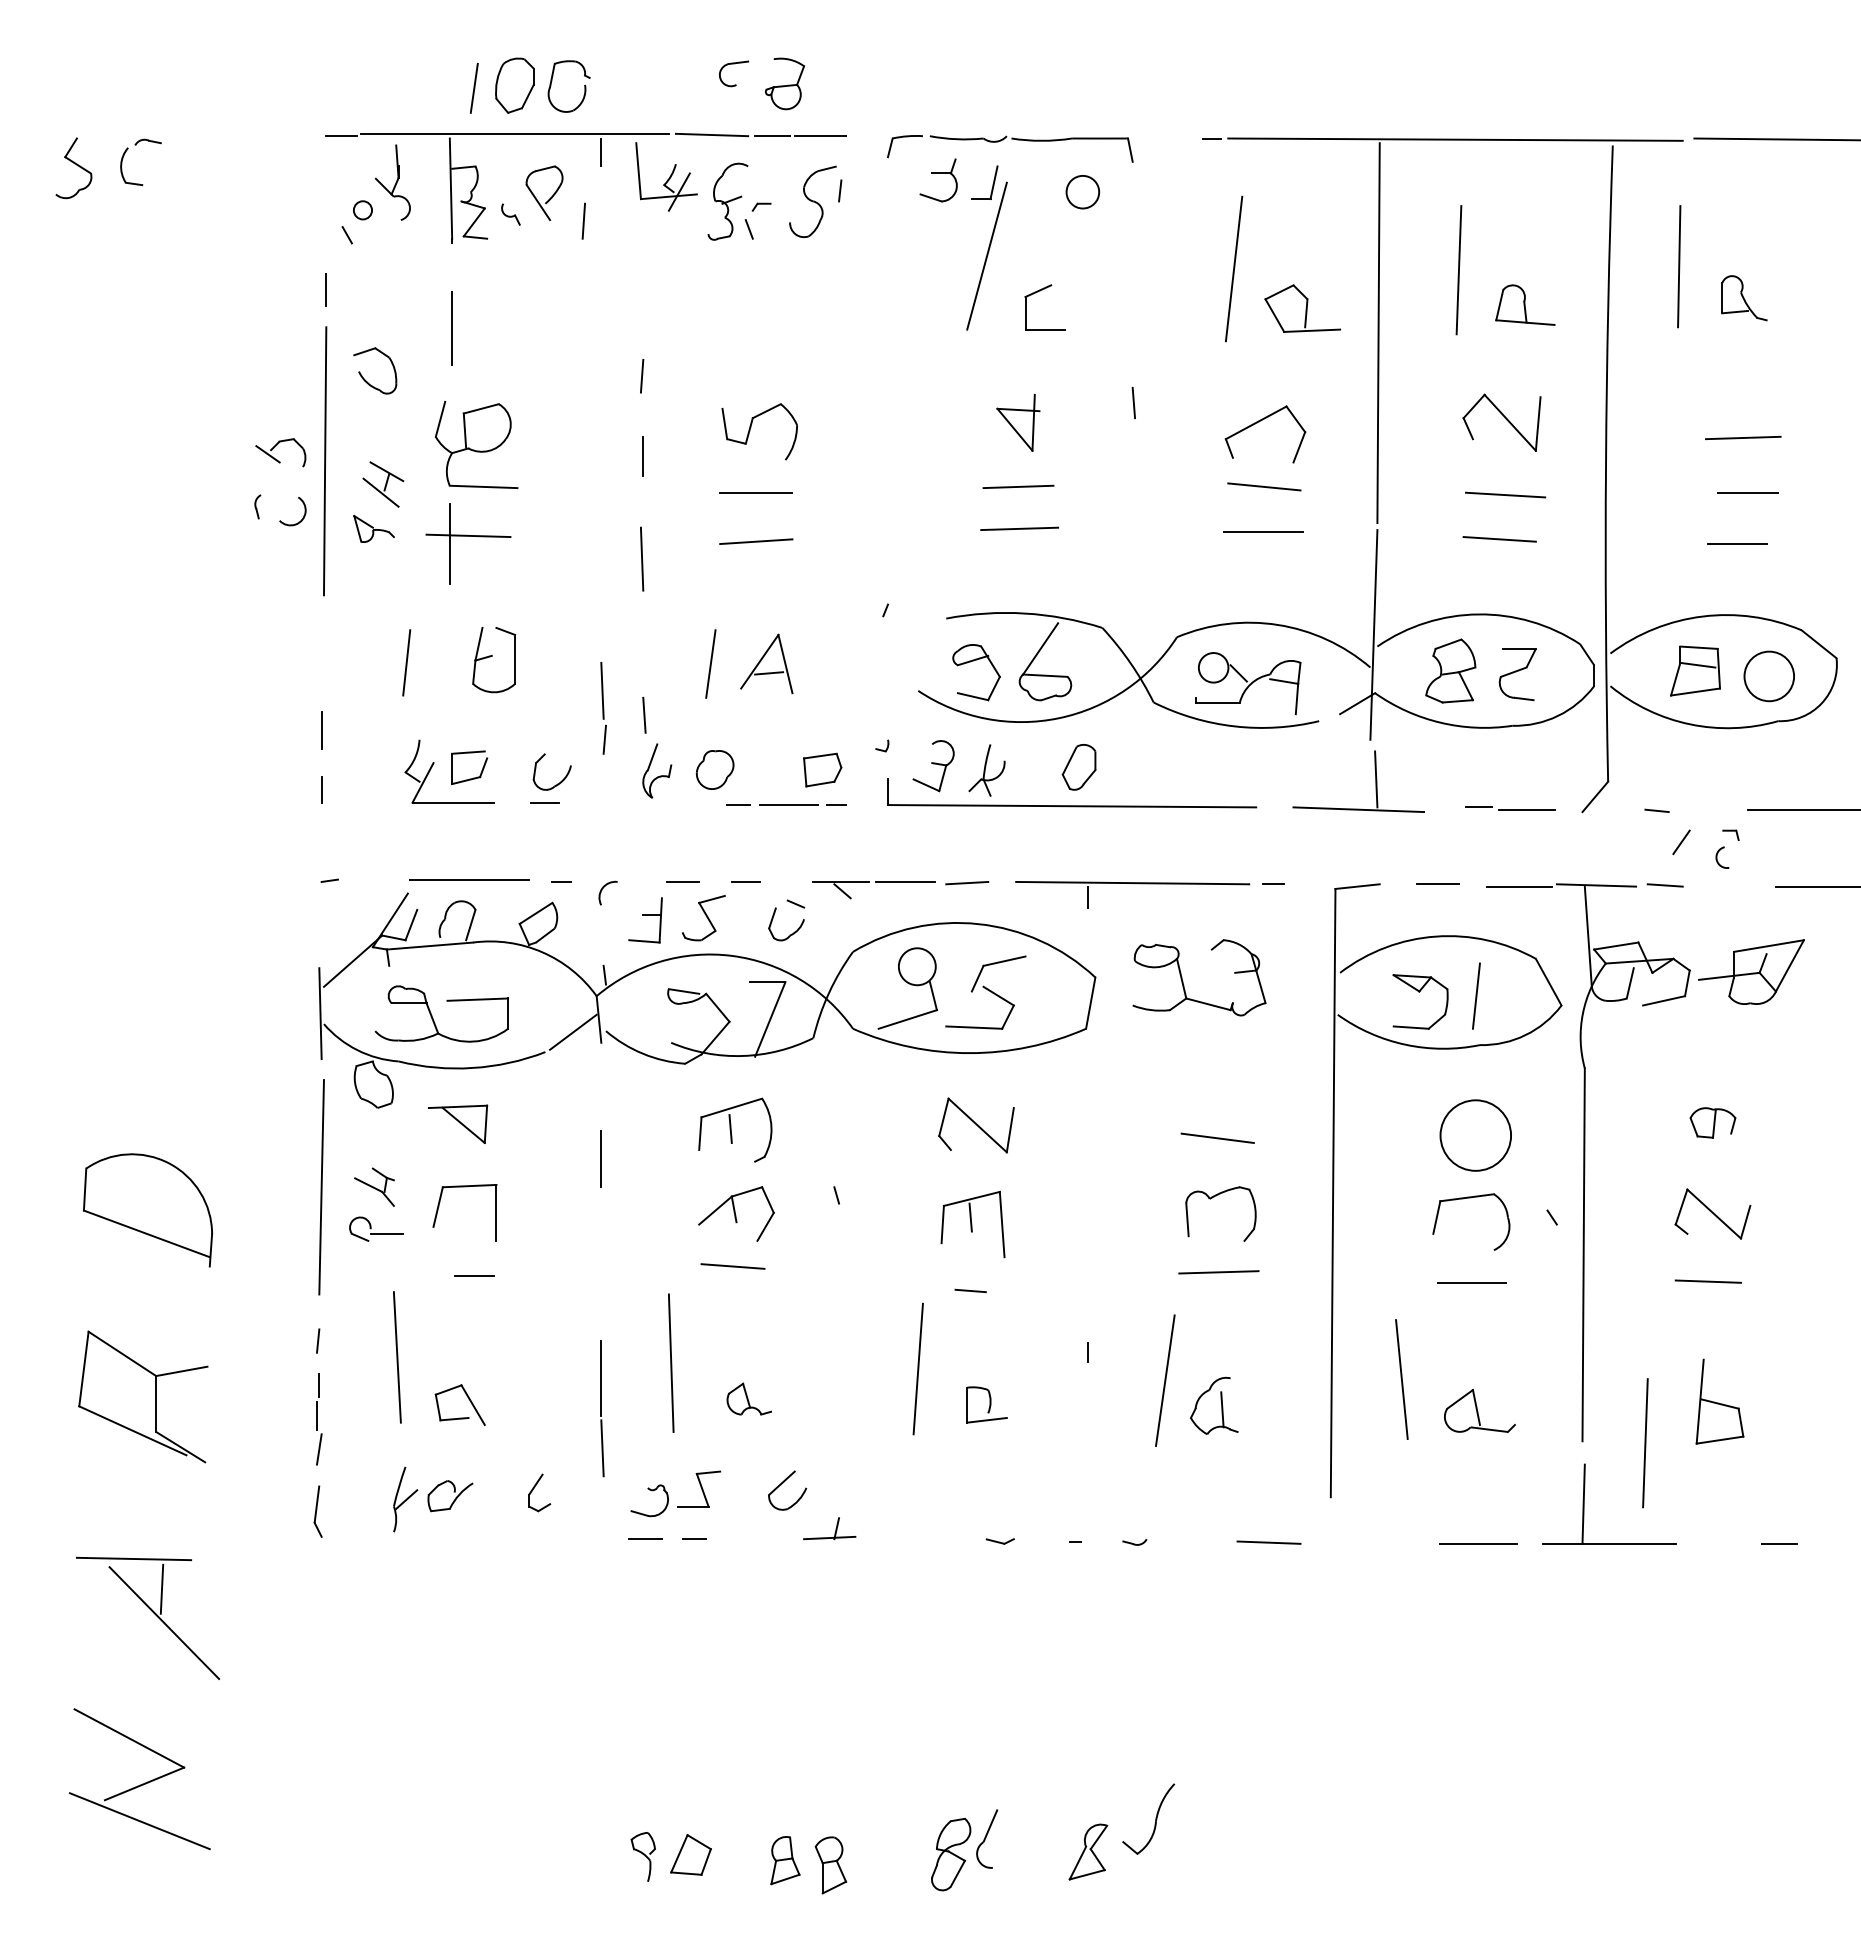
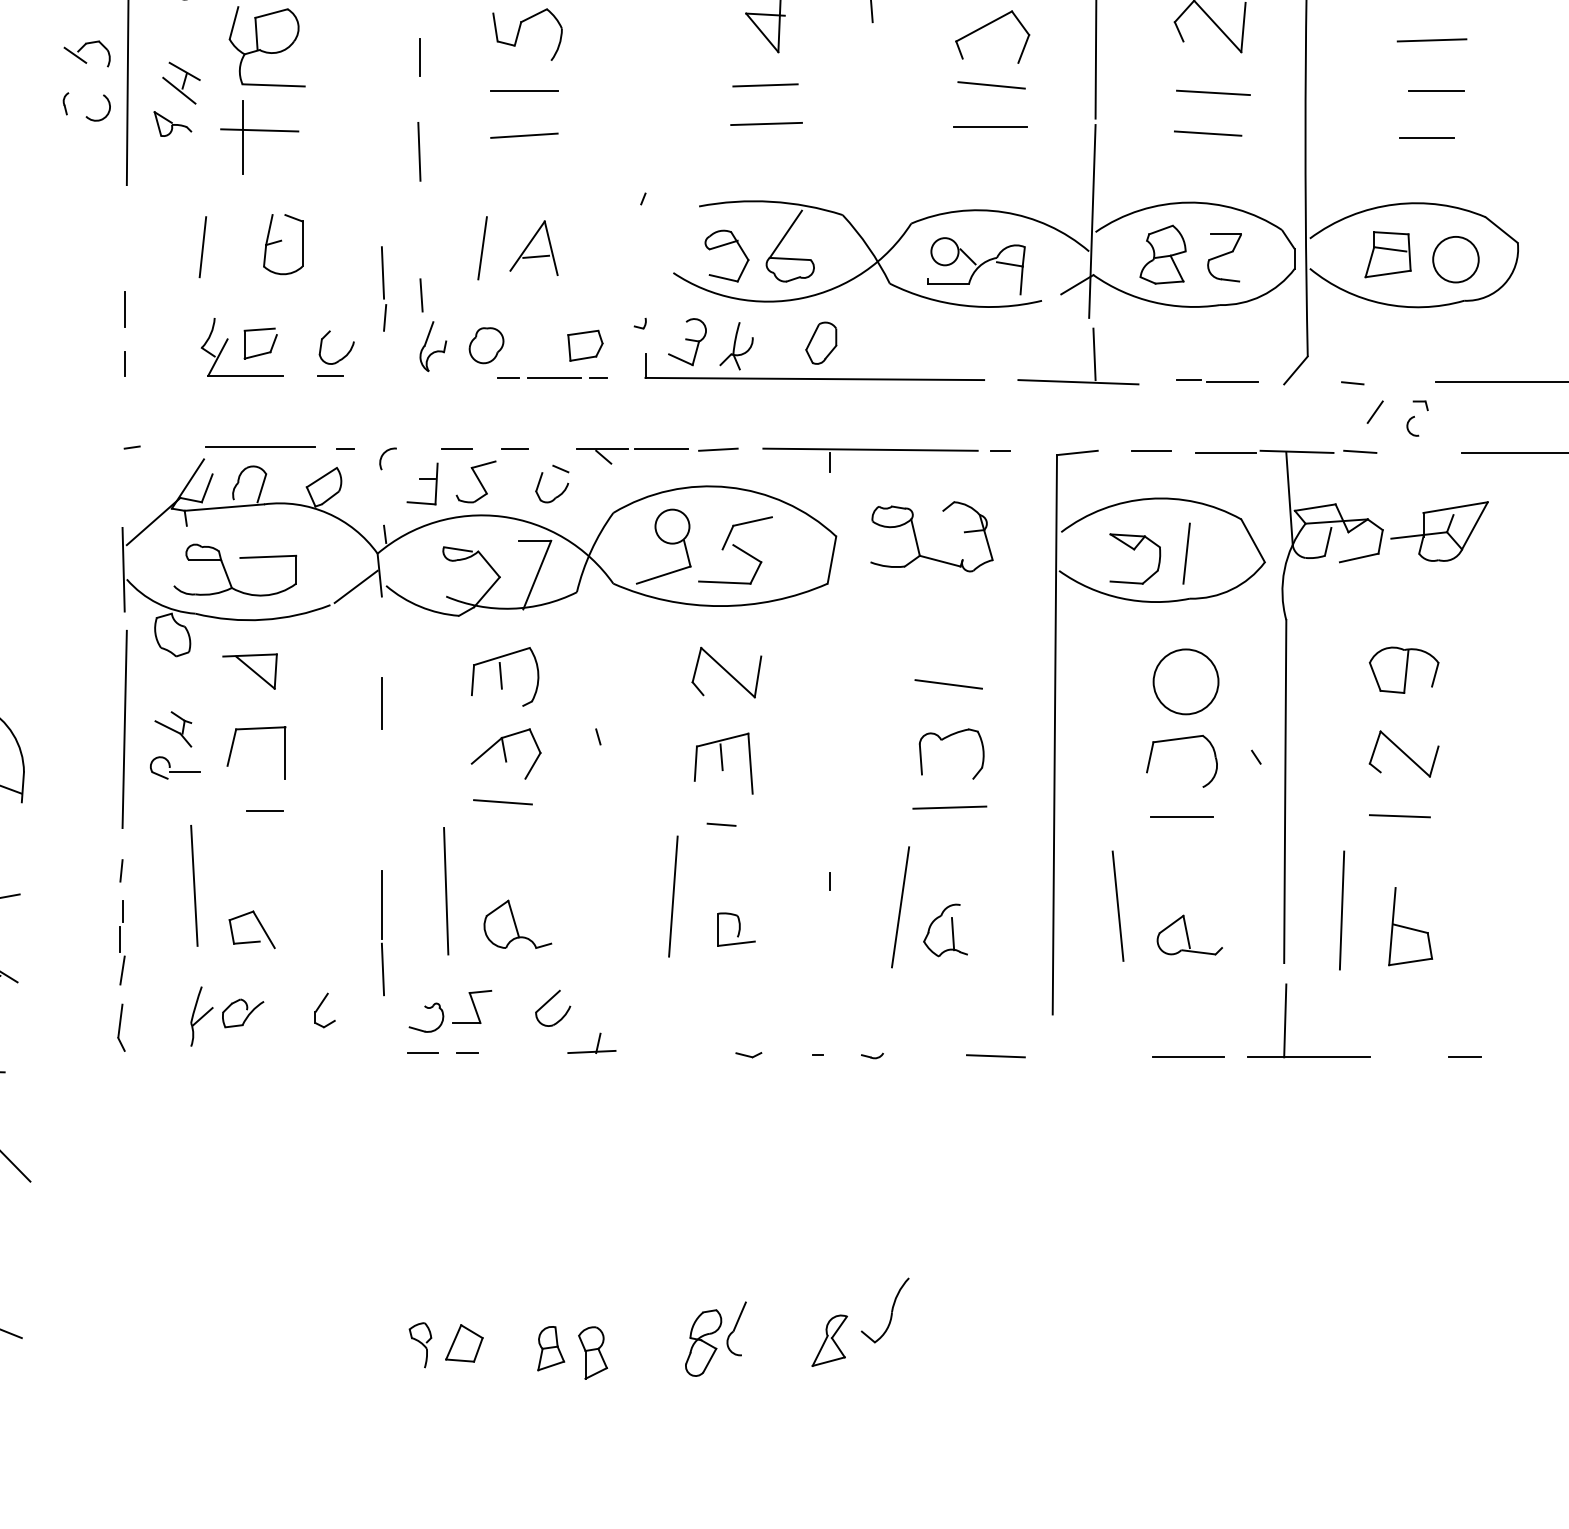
part: (1712, 1122) -> (1403, 669), size x1.67
part: (749, 1398) -> (518, 923), size x1.67
line: (1645, 1443) -> (1342, 910), moved

